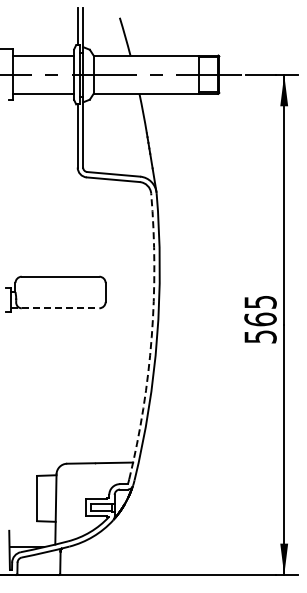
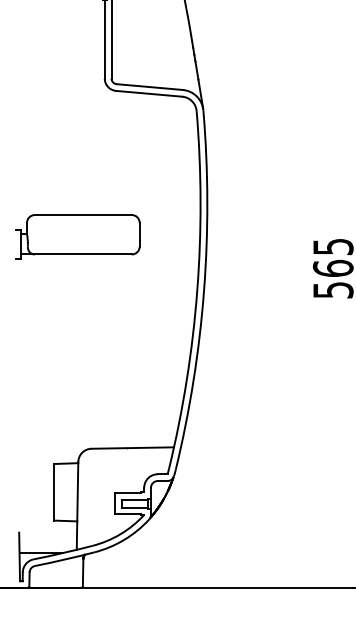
line: (55, 308) -> (77, 254), dashed -> solid
arc: (151, 337) -> (196, 291), dashed -> solid

